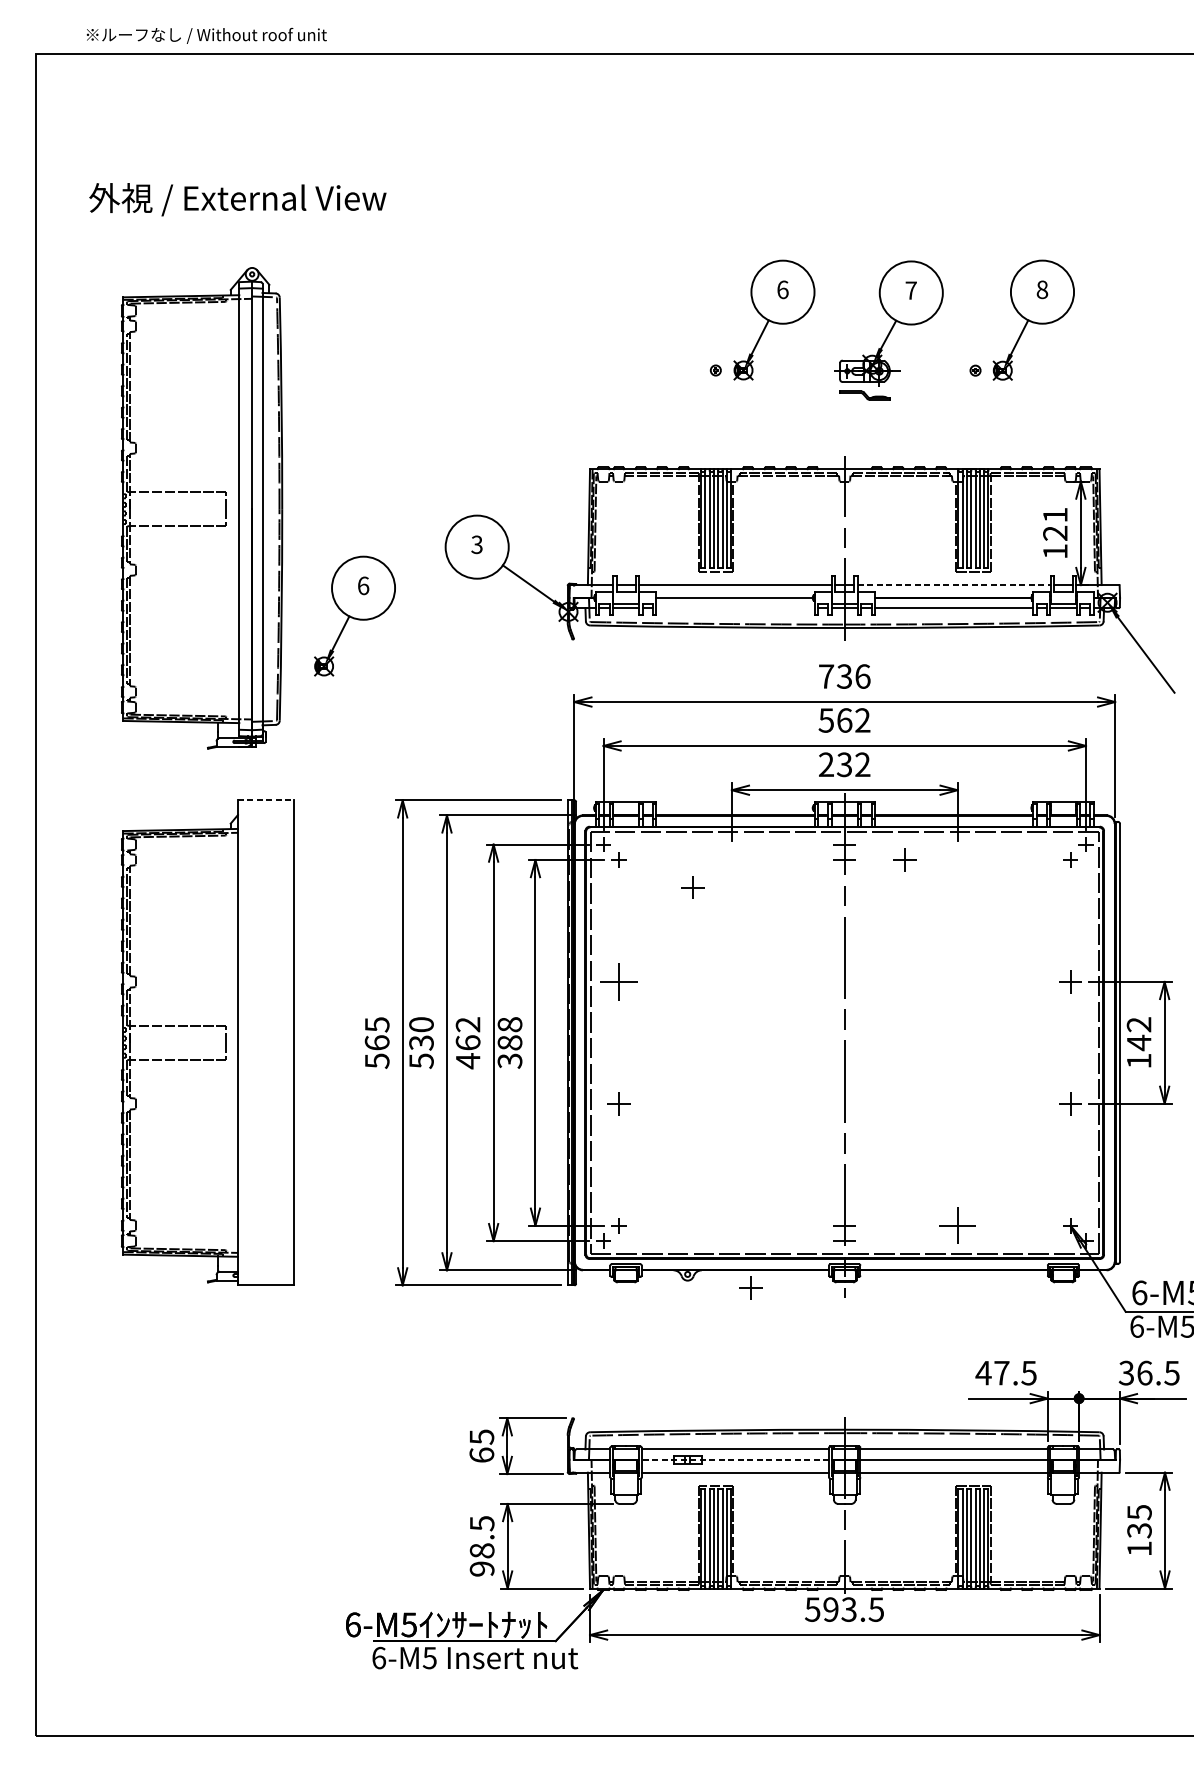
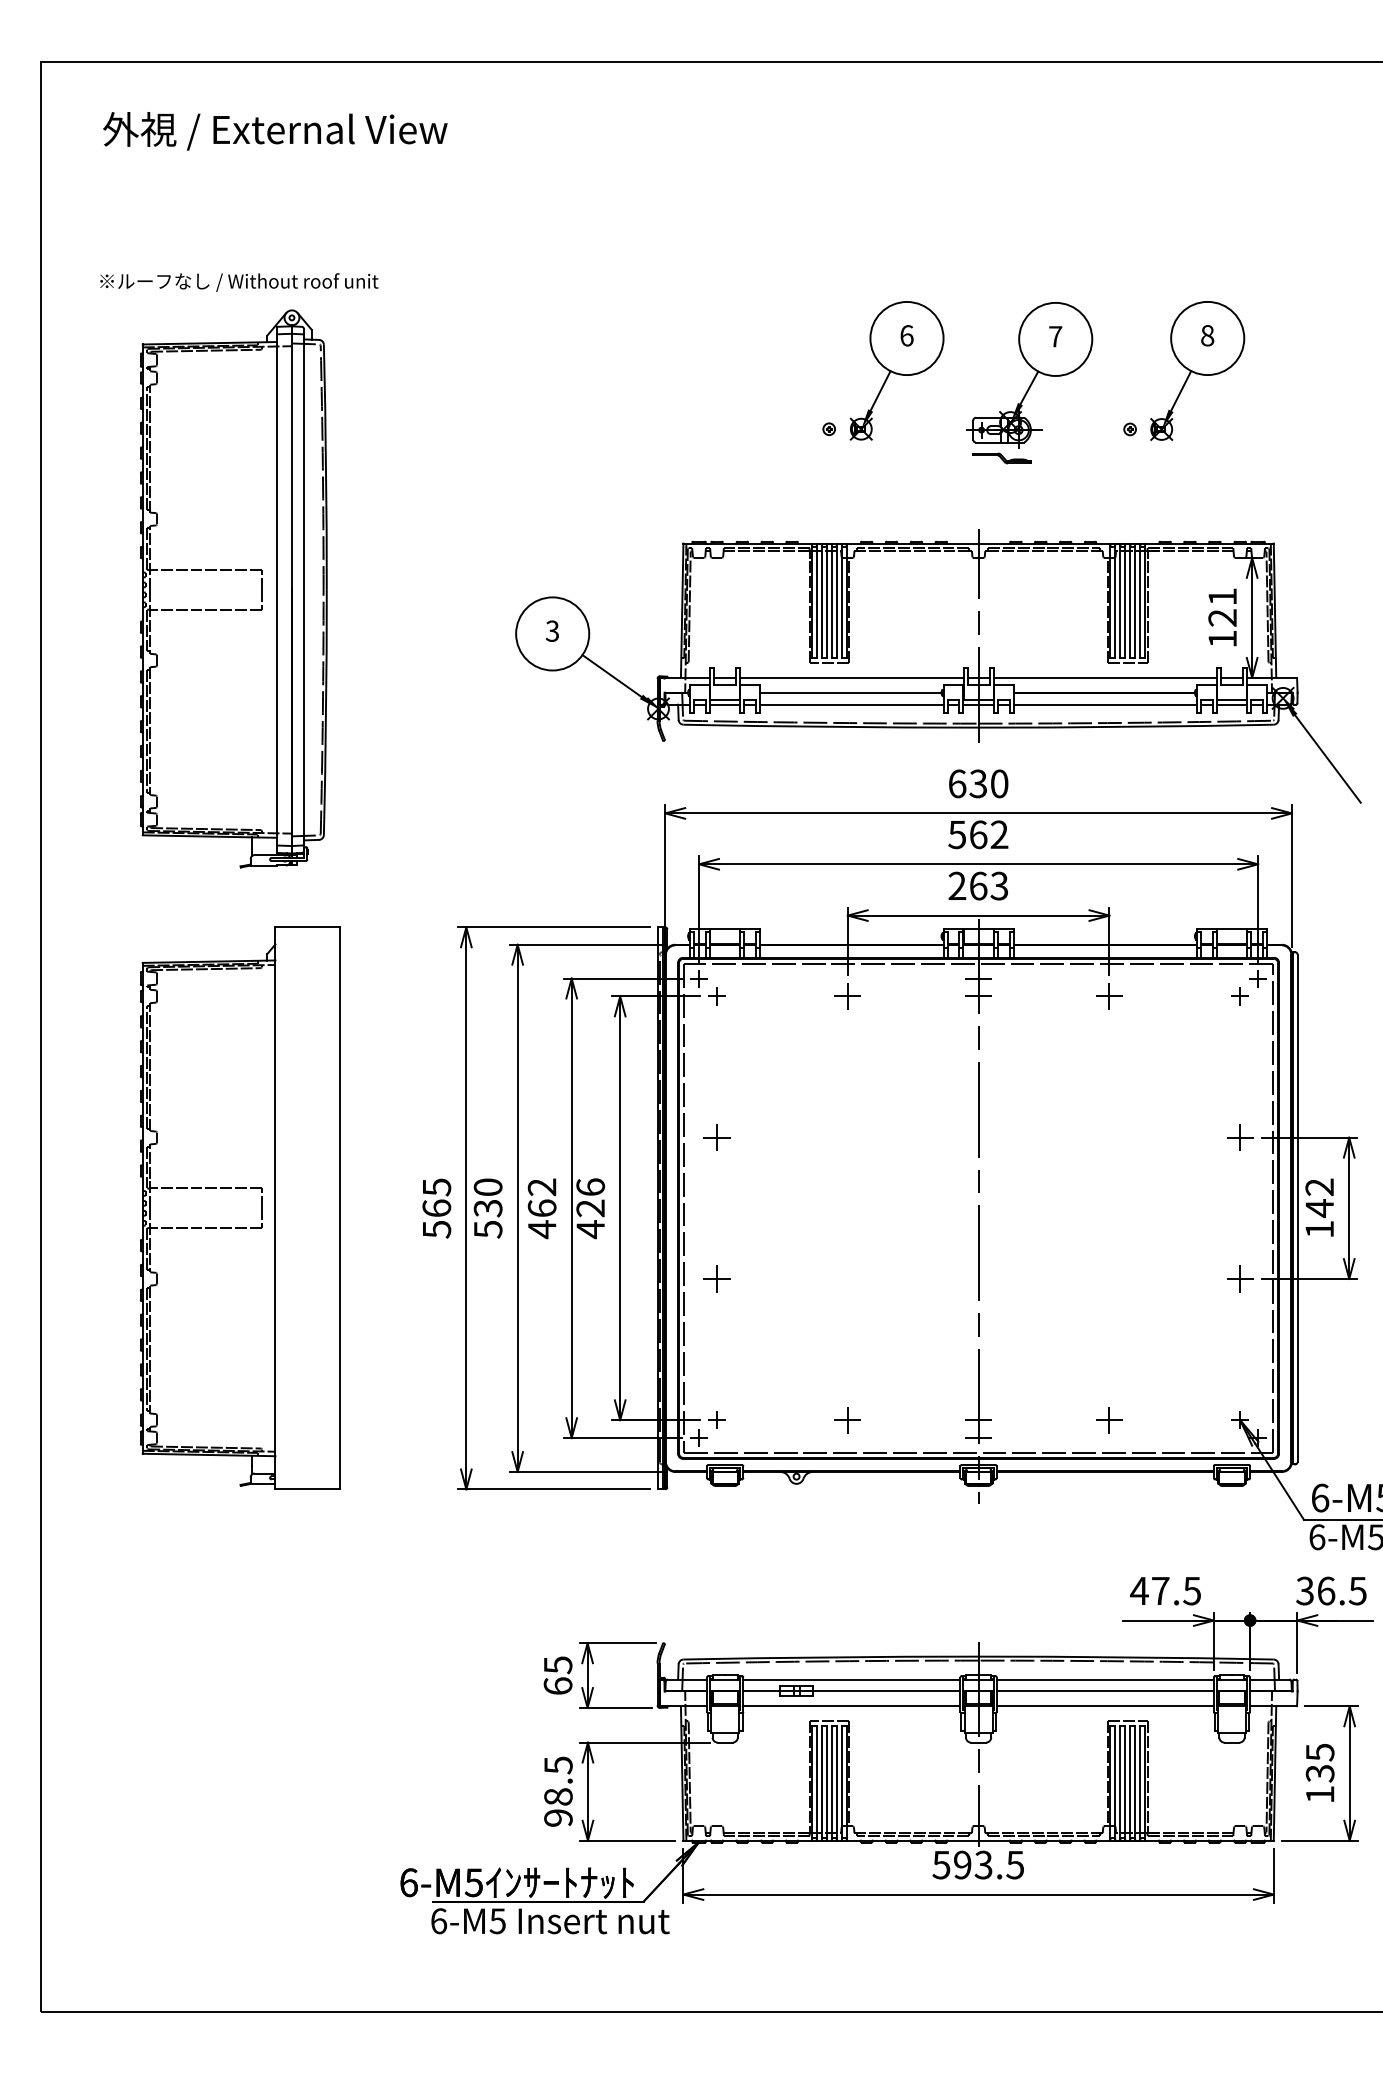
text: (206, 35) -> (239, 282), moved
text: (237, 199) -> (275, 131), moved
line: (954, 584) -> (1105, 677), dashed -> solid
line: (735, 608) -> (851, 704), added
part: (354, 615) -> (410, 713), removed
text: (844, 676) -> (978, 783), 736 -> 630
text: (853, 764) -> (988, 885), 232 -> 263
line: (266, 800) -> (308, 927), dashed -> solid
part: (905, 860) -> (1109, 996), moved
part: (692, 887) -> (847, 996), moved
part: (618, 981) -> (716, 1137), size x0.62
text: (509, 1043) -> (590, 1208), 388 -> 426
part: (957, 1225) -> (1109, 1420), size x0.62
part: (750, 1288) -> (847, 1420), moved
line: (735, 1459) -> (851, 1691), dashed -> solid

